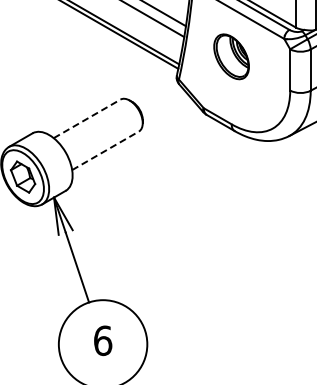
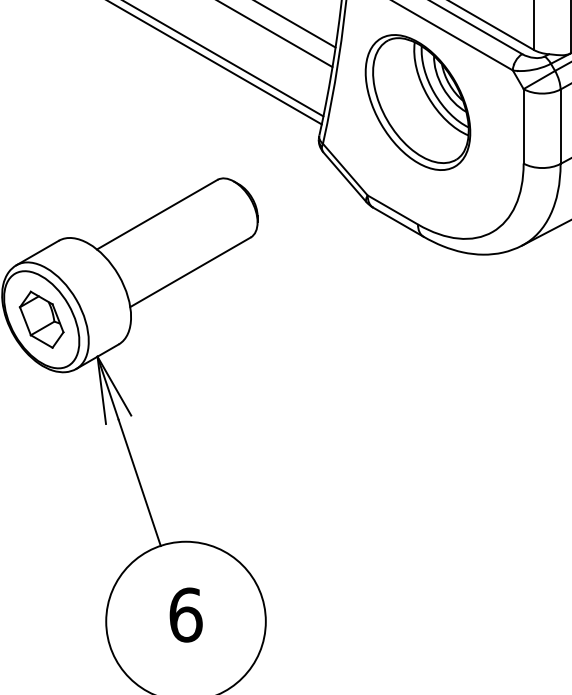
part: (231, 56) -> (417, 102), size x1.67
line: (87, 118) -> (157, 213), dashed -> solid
line: (105, 150) -> (190, 271), dashed -> solid

